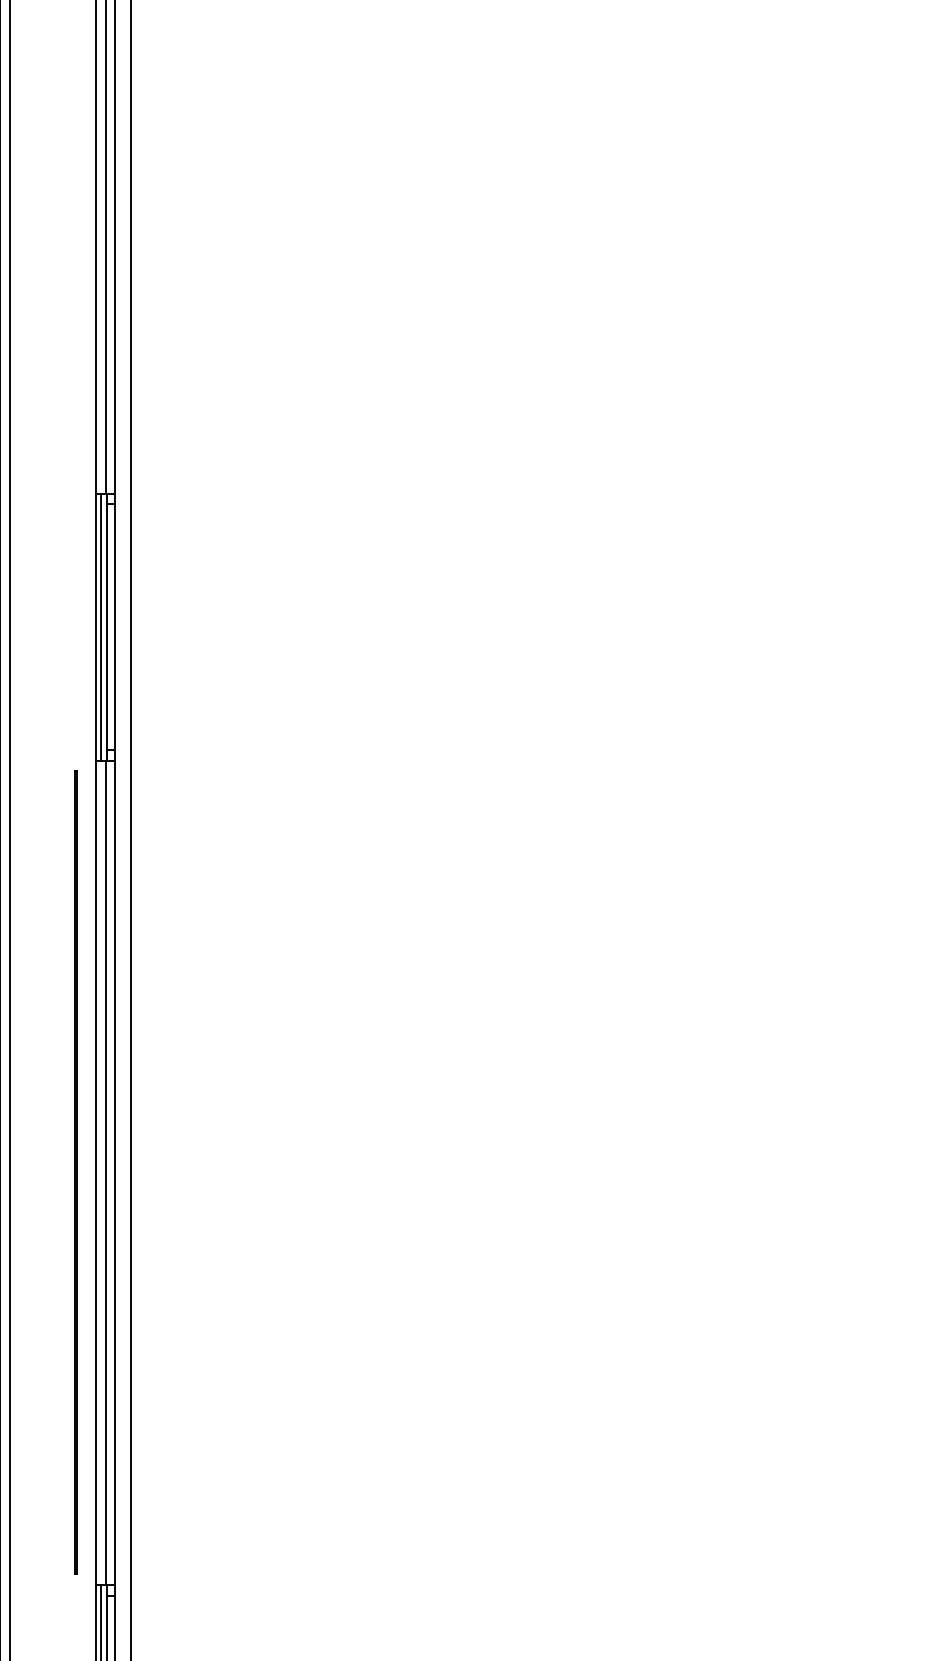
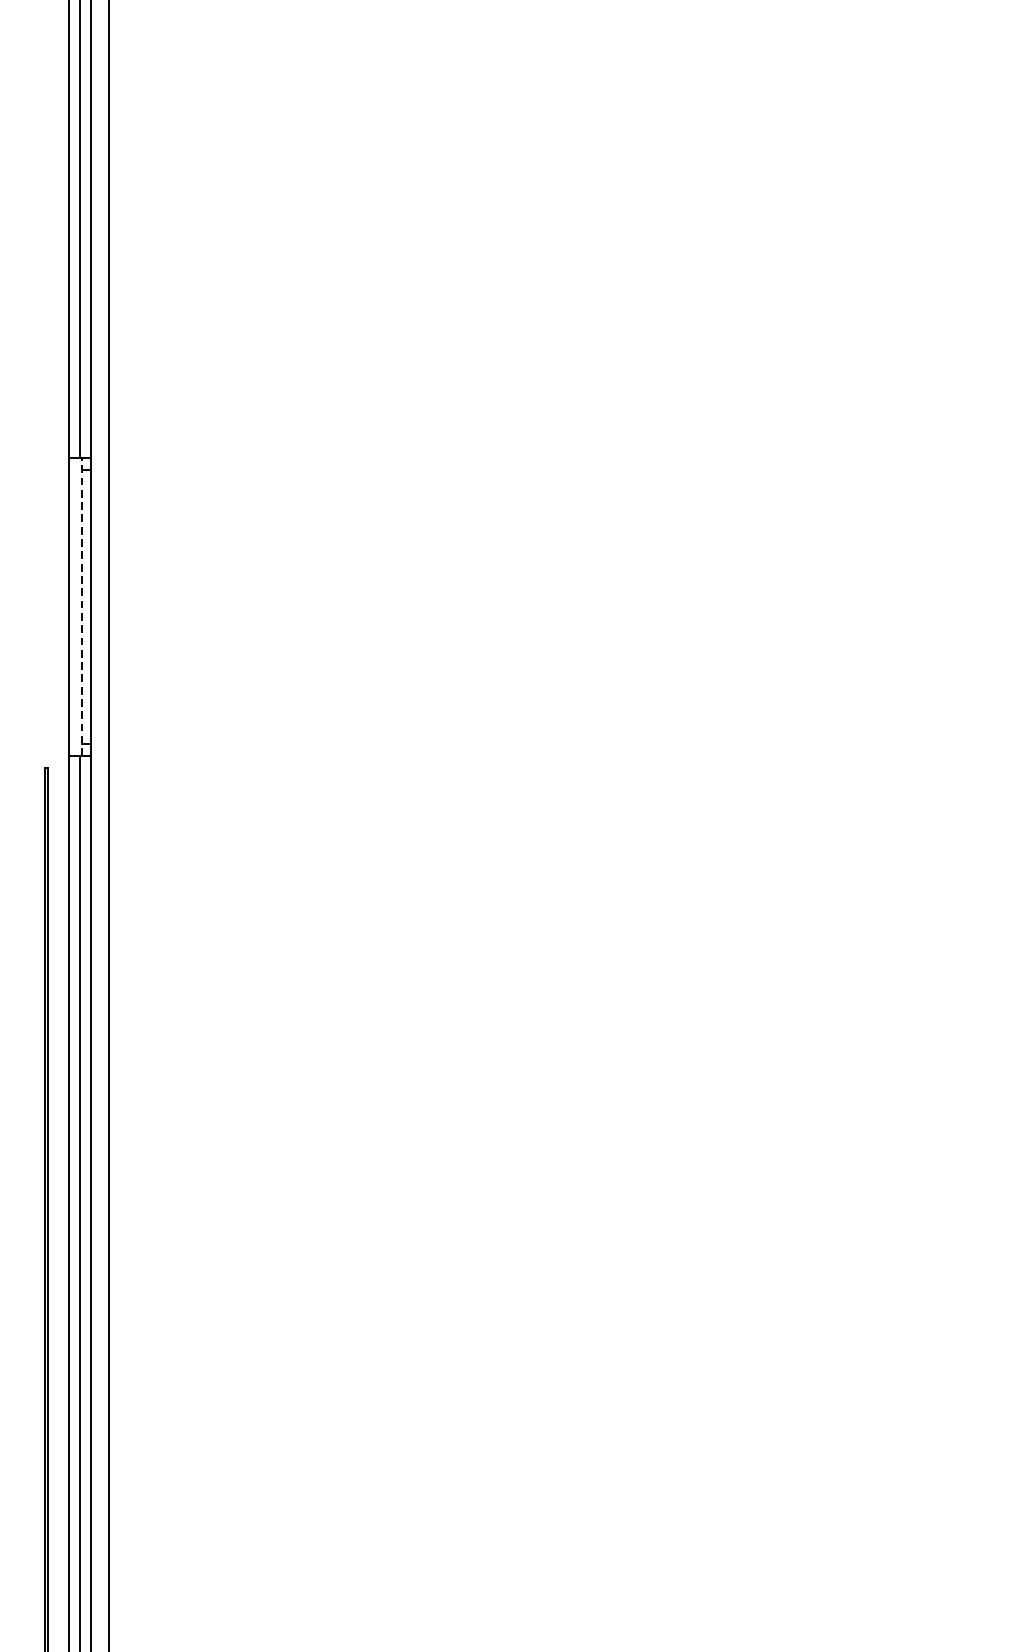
line: (101, 626) -> (75, 606), removed
line: (107, 626) -> (82, 606), solid -> dashed

